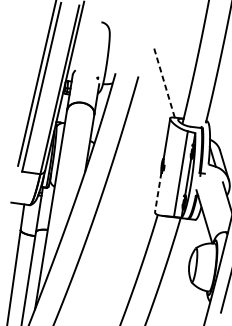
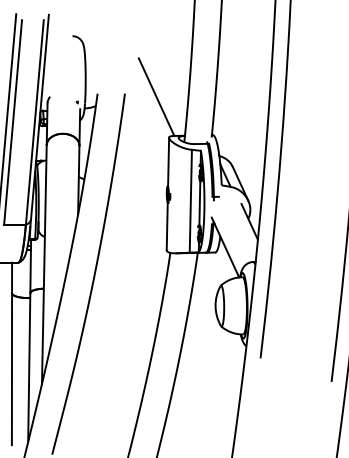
line: (164, 83) -> (156, 97), dashed -> solid
line: (158, 192) -> (167, 226), dashed -> solid

